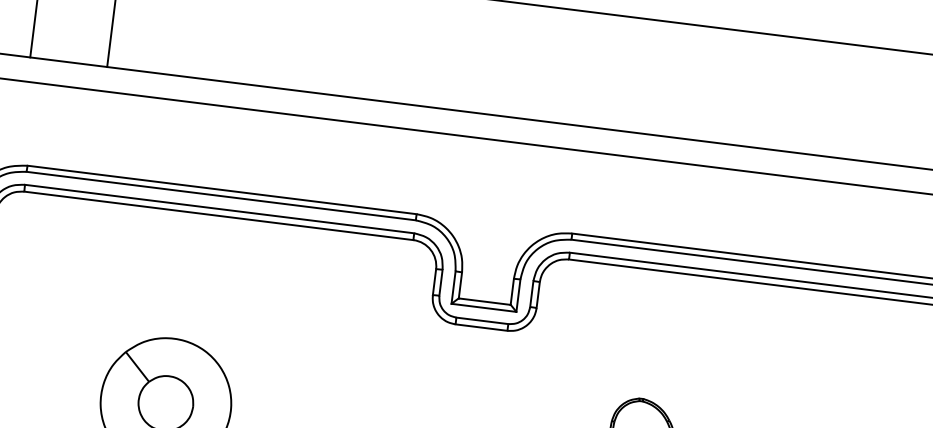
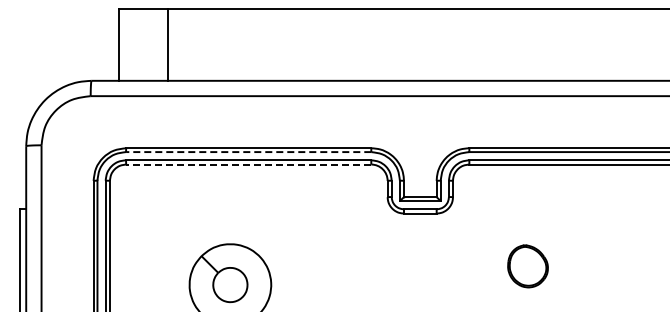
line: (220, 196) -> (248, 152), solid -> dashed
line: (218, 215) -> (248, 164), solid -> dashed

